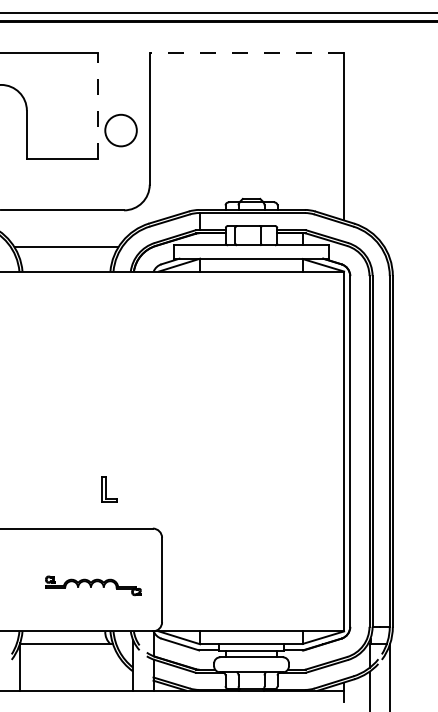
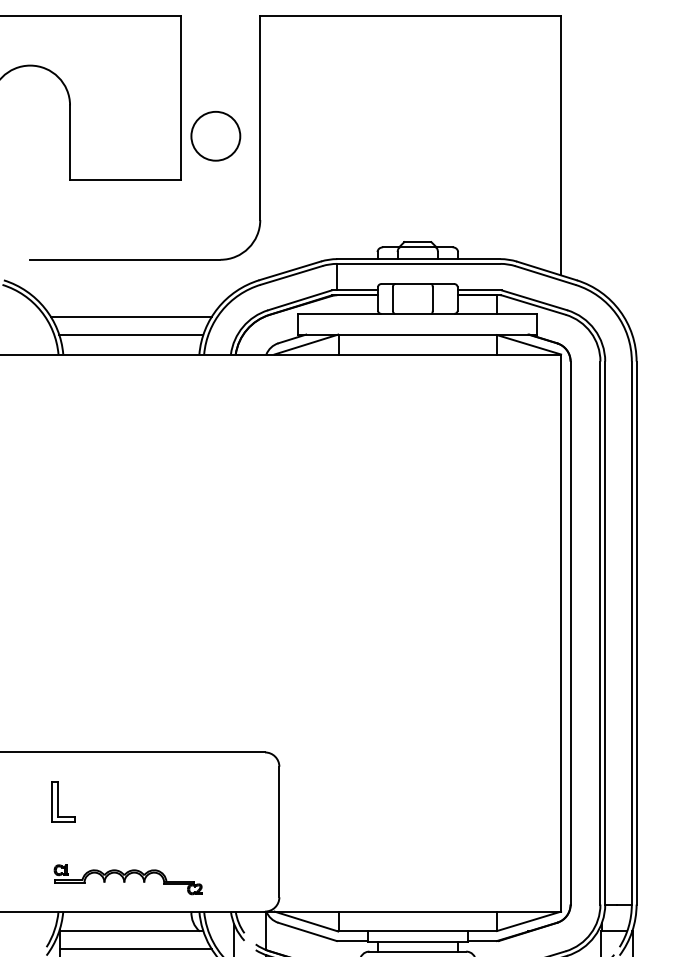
line: (246, 53) -> (410, 16), dashed -> solid
line: (98, 106) -> (180, 98), dashed -> solid
line: (66, 258) -> (131, 334), added
part: (109, 489) -> (63, 801), moved
part: (93, 585) -> (128, 879), moved
line: (69, 655) -> (136, 948), added

